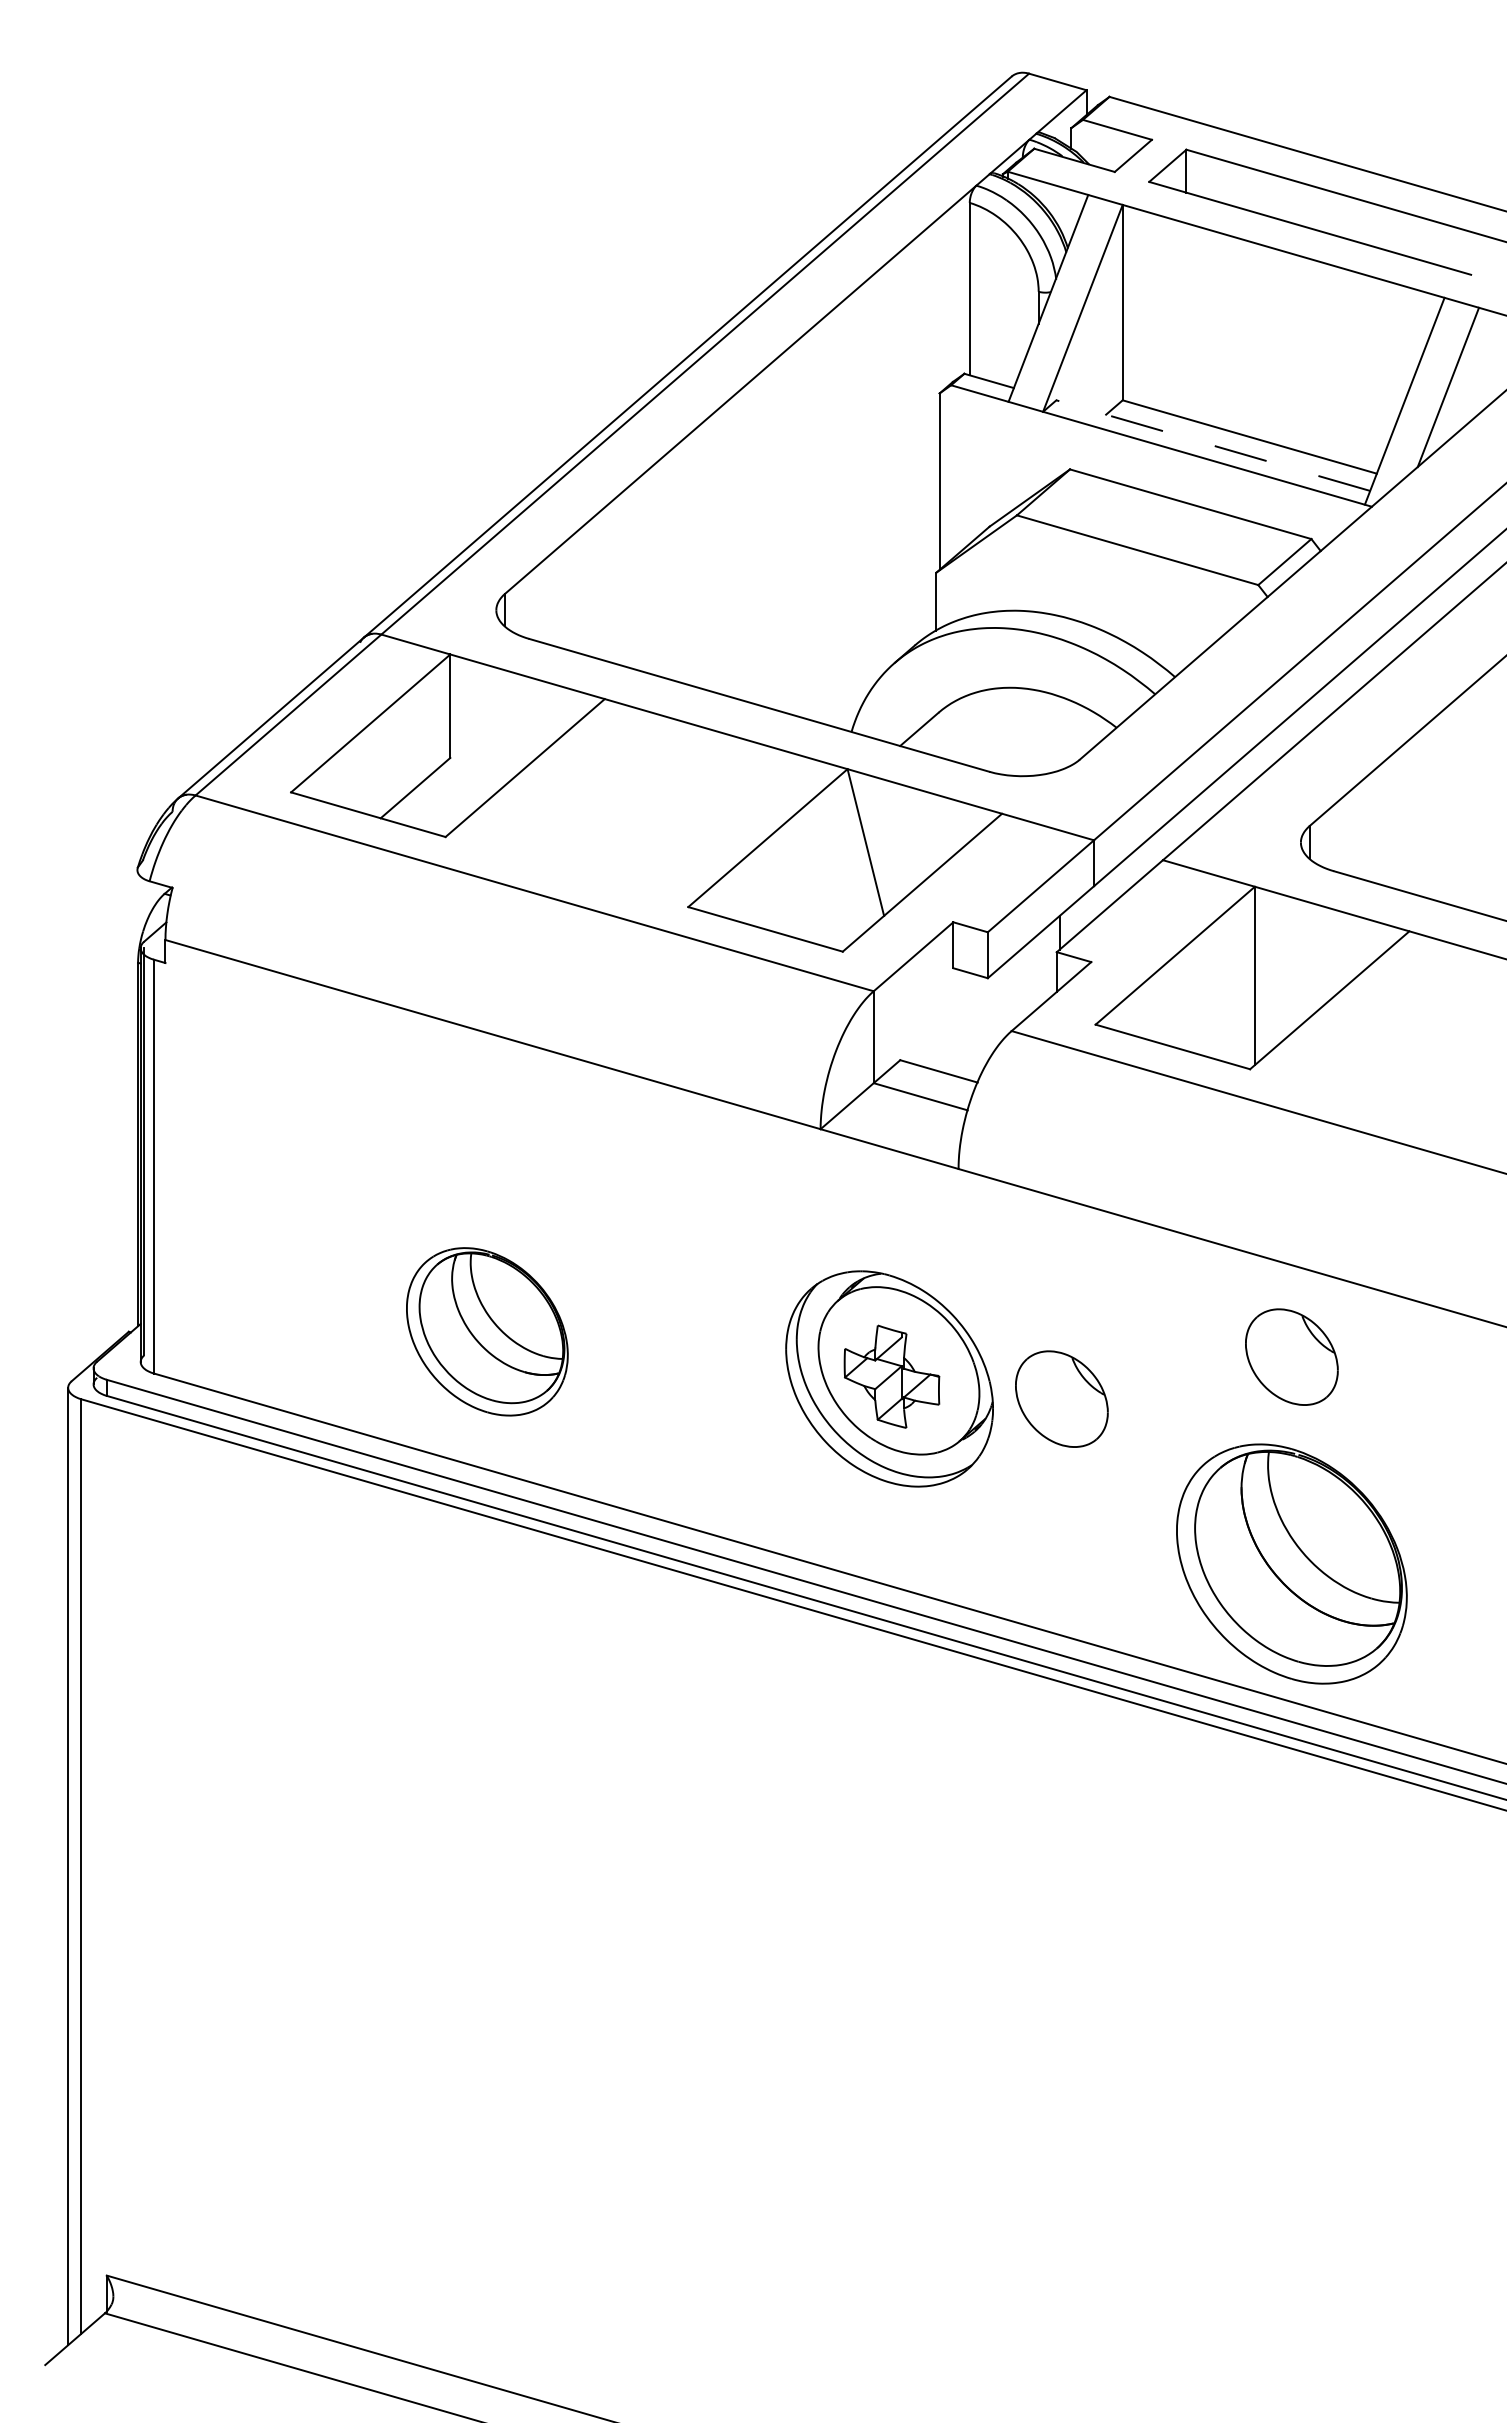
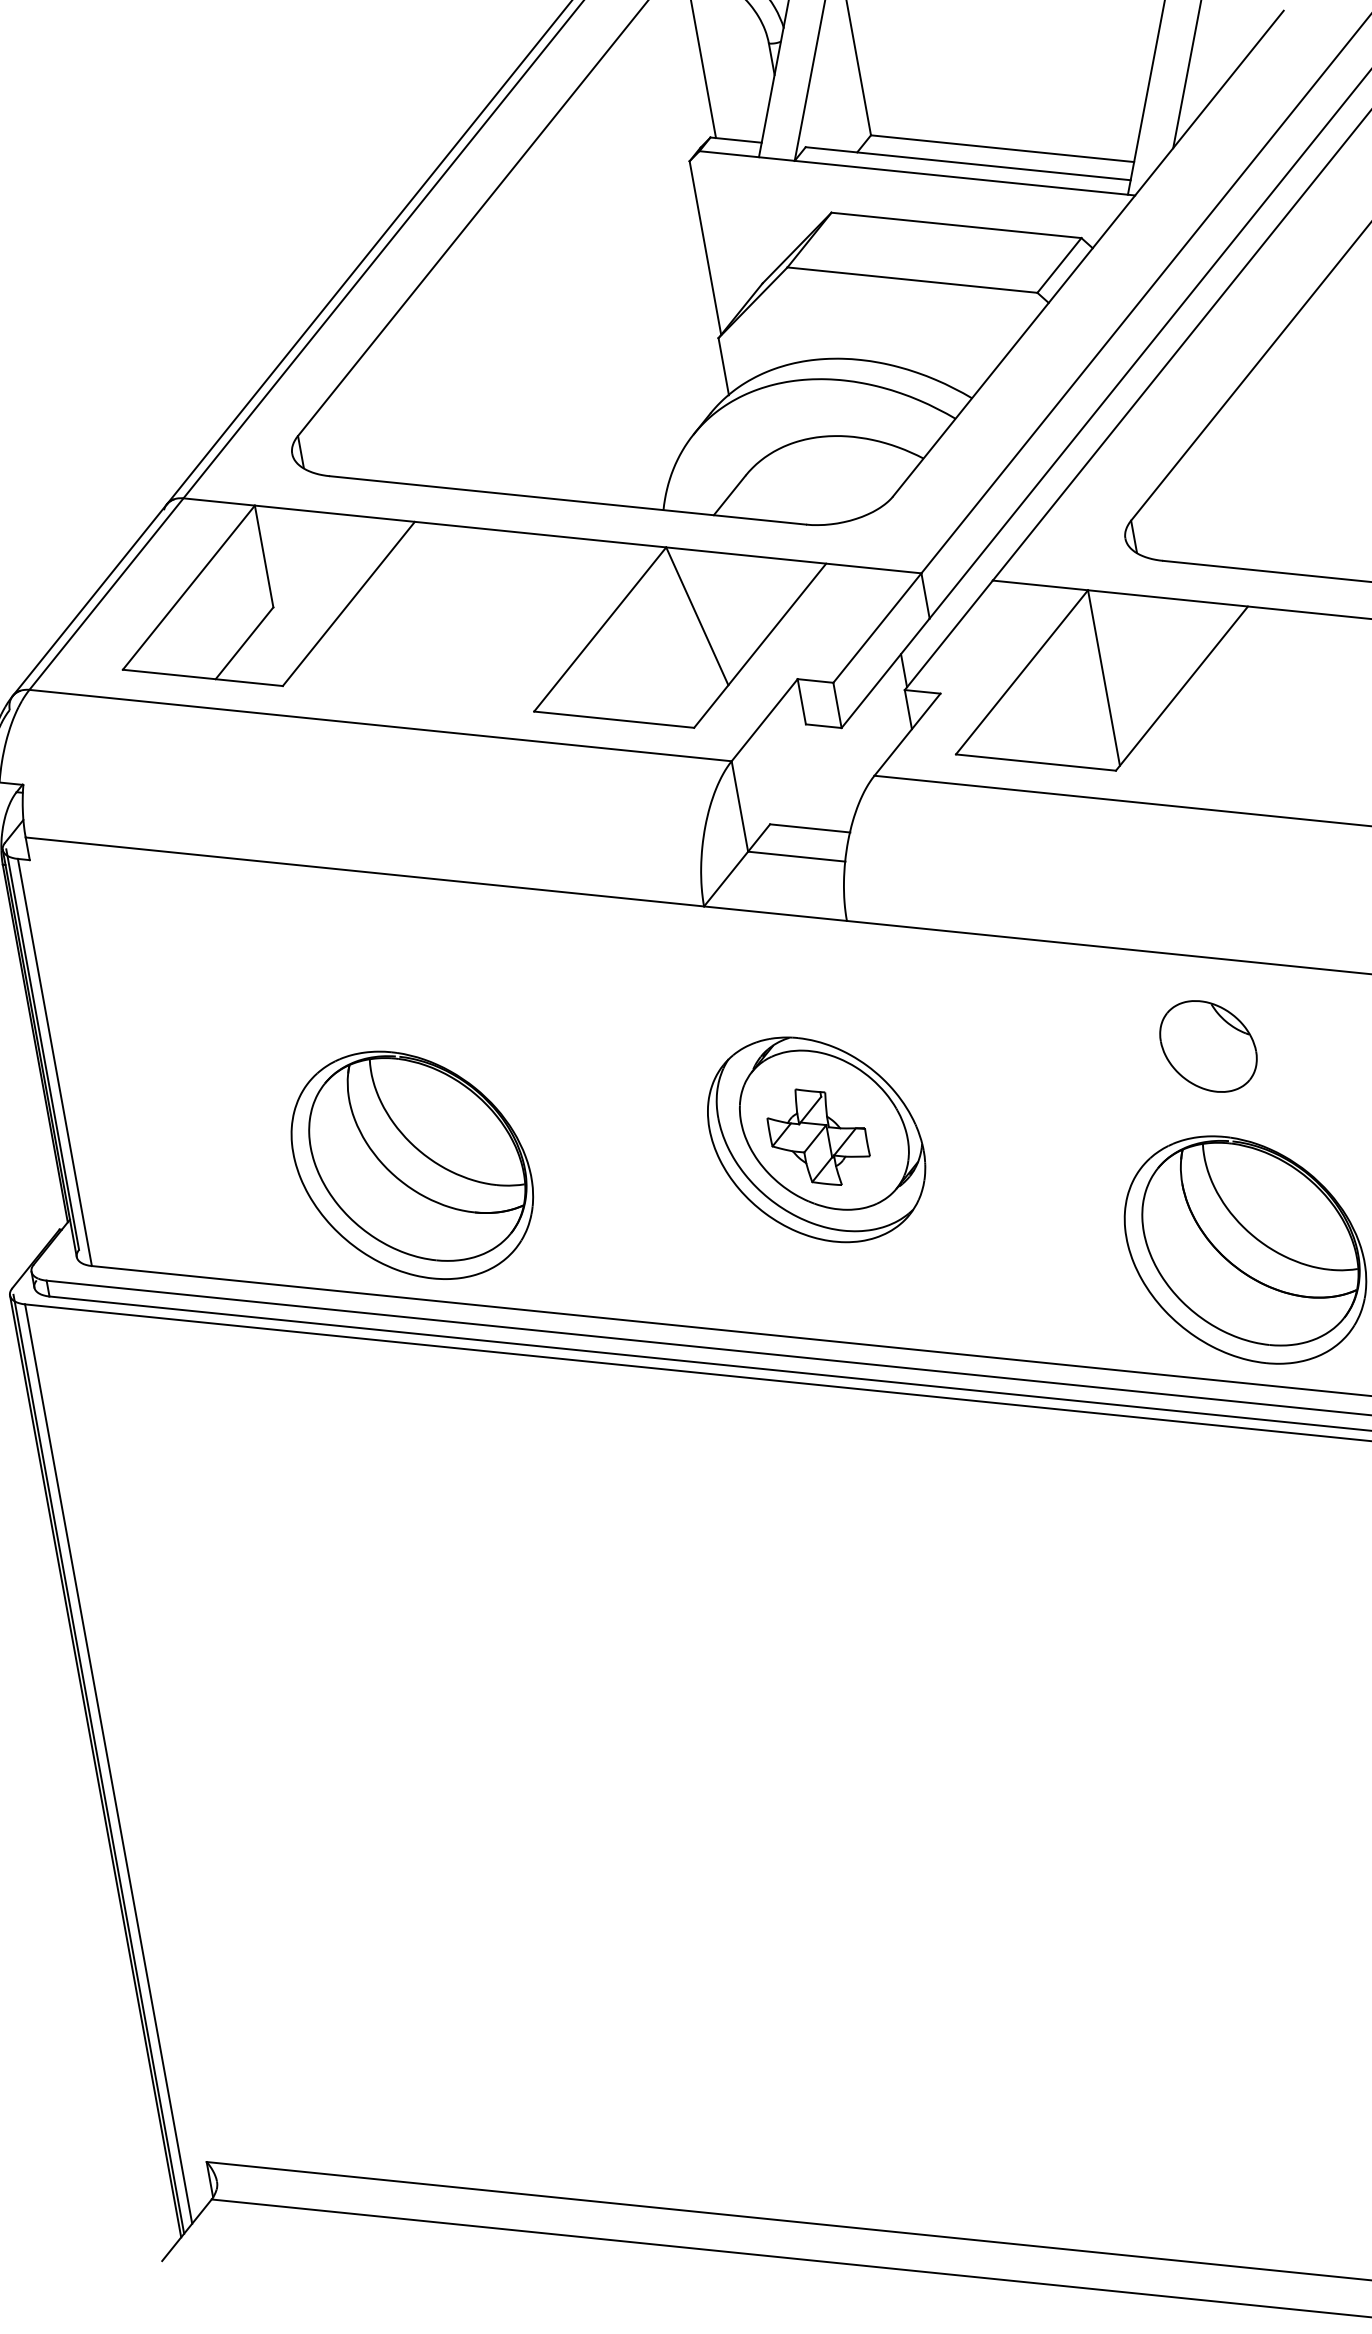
line: (1212, 445) -> (967, 163), dashed -> solid
part: (487, 1331) -> (412, 1165), size x1.43
part: (1061, 1398) -> (989, 1128), removed
line: (71, 1864) -> (98, 1763), added

